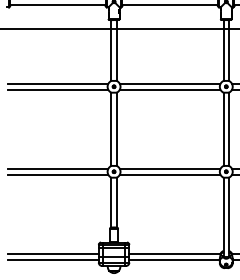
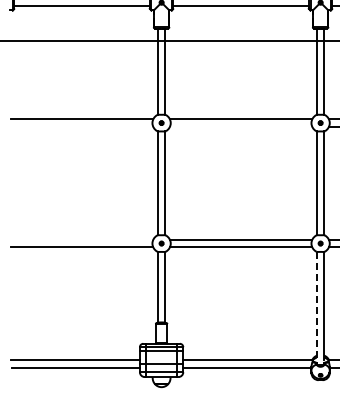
line: (57, 89) -> (81, 126), removed
line: (169, 89) -> (240, 126), removed
line: (57, 168) -> (81, 239), removed
line: (223, 216) -> (316, 306), solid -> dashed

